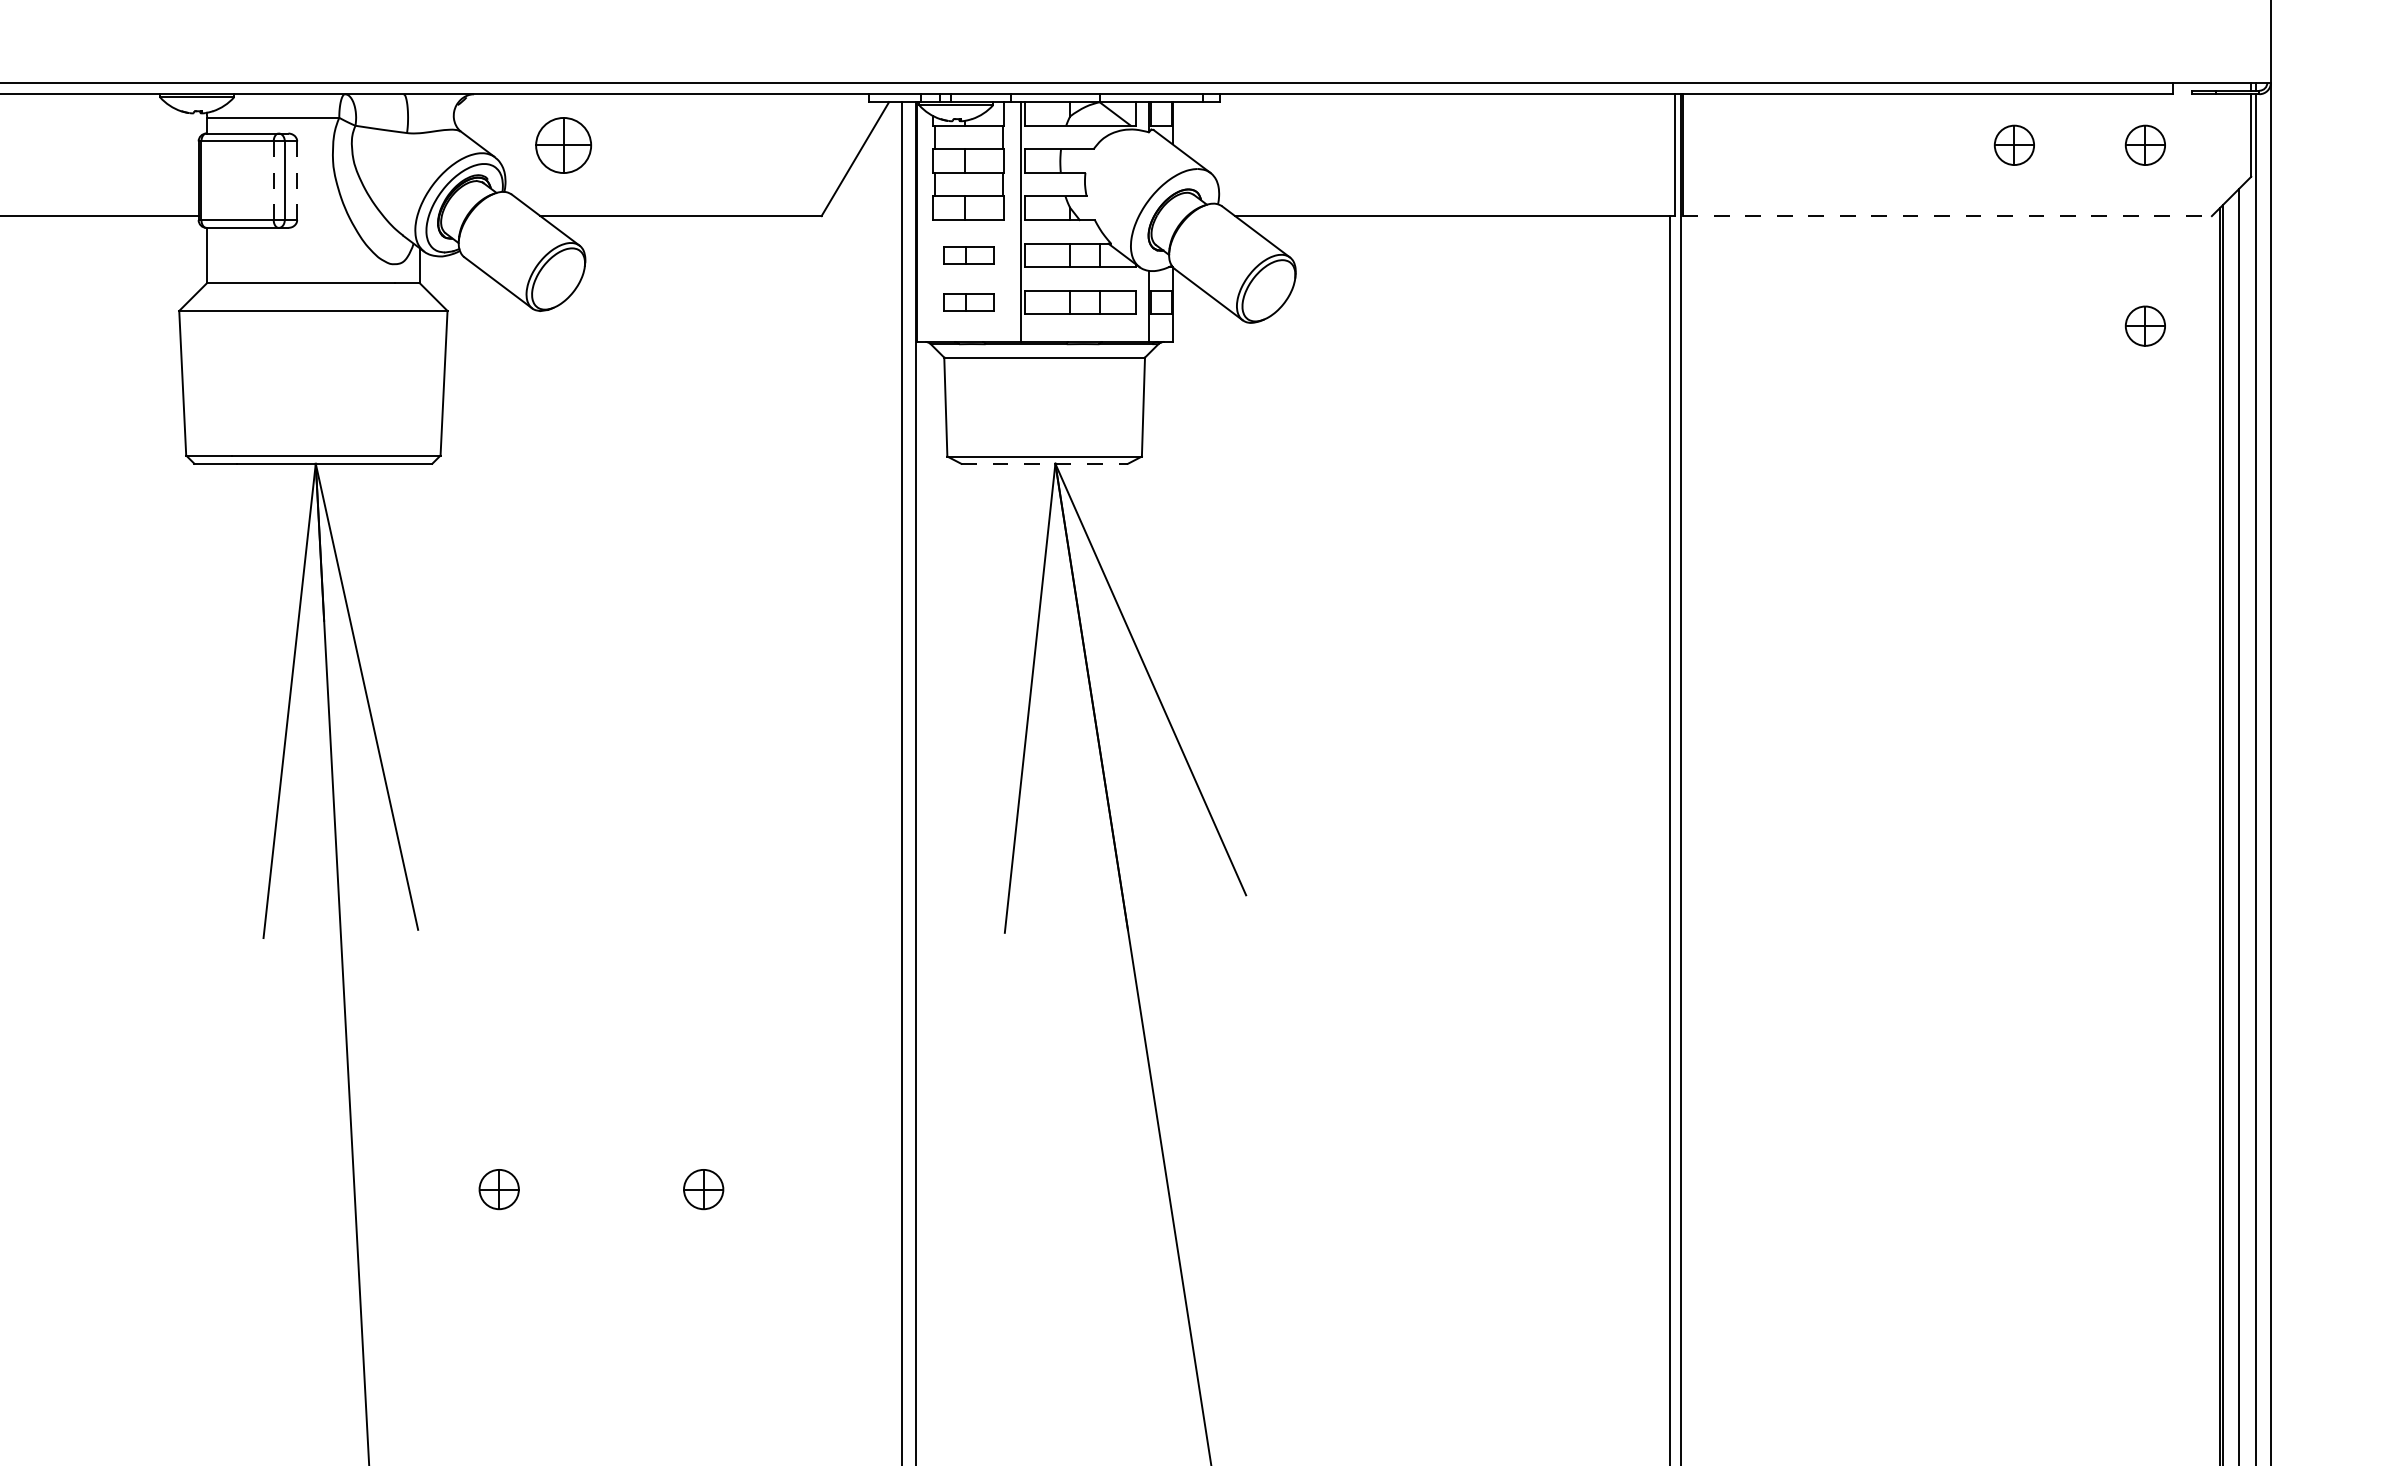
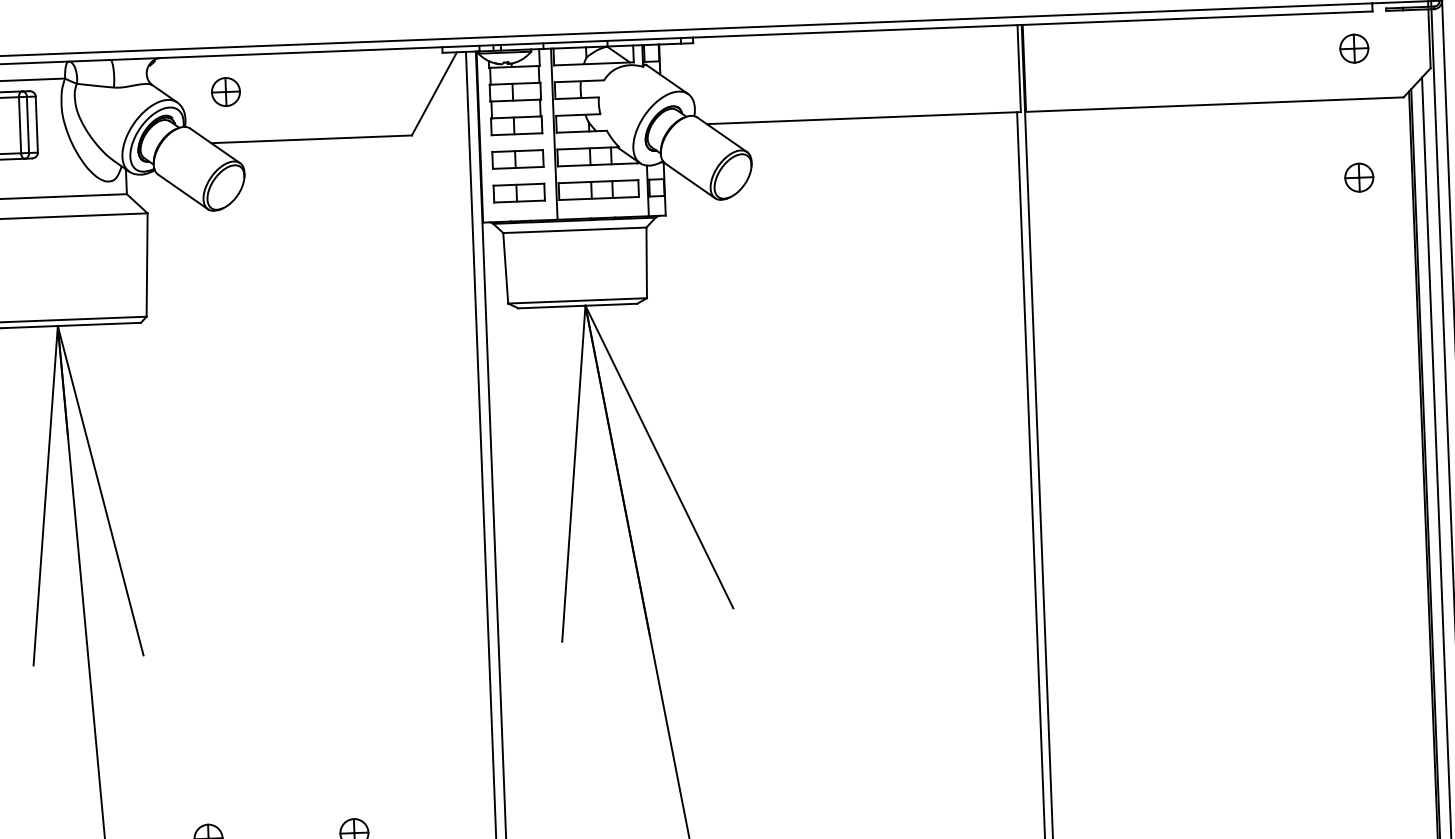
part: (563, 144) -> (225, 91), size x0.71
part: (2013, 144) -> (1260, 51), removed
line: (273, 180) -> (19, 125), dashed -> solid
line: (297, 181) -> (37, 125), dashed -> solid
line: (1947, 216) -> (1215, 104), dashed -> solid
part: (968, 255) -> (517, 159), size x1.43
part: (968, 302) -> (519, 193), size x1.43
line: (1045, 463) -> (578, 305), dashed -> solid

